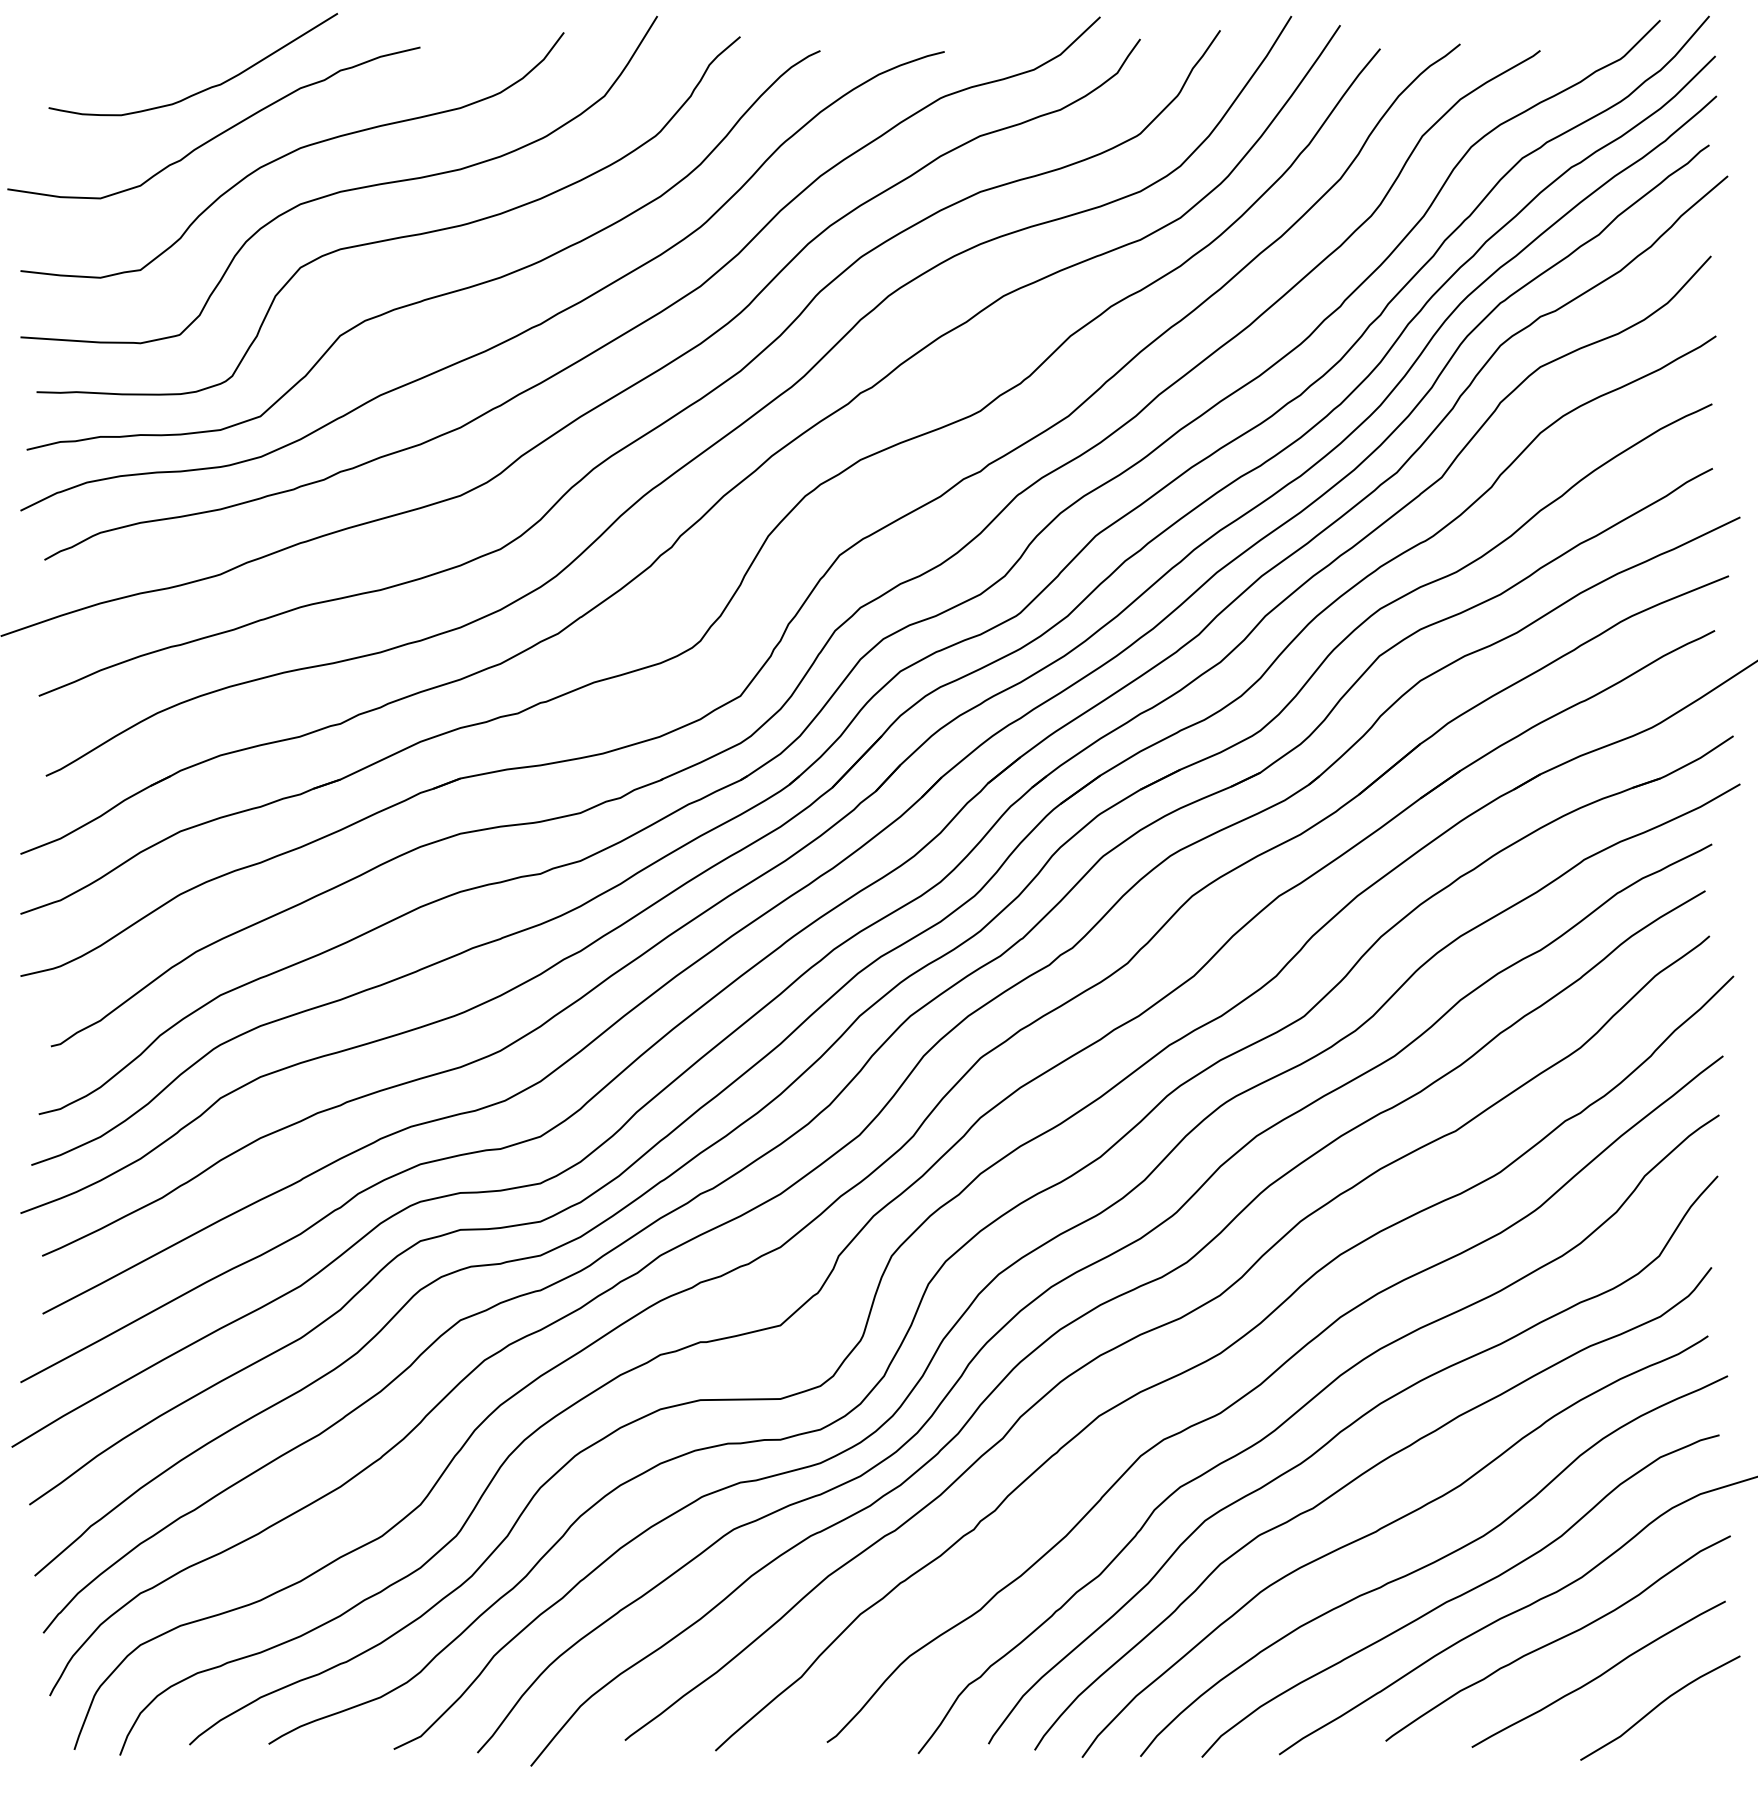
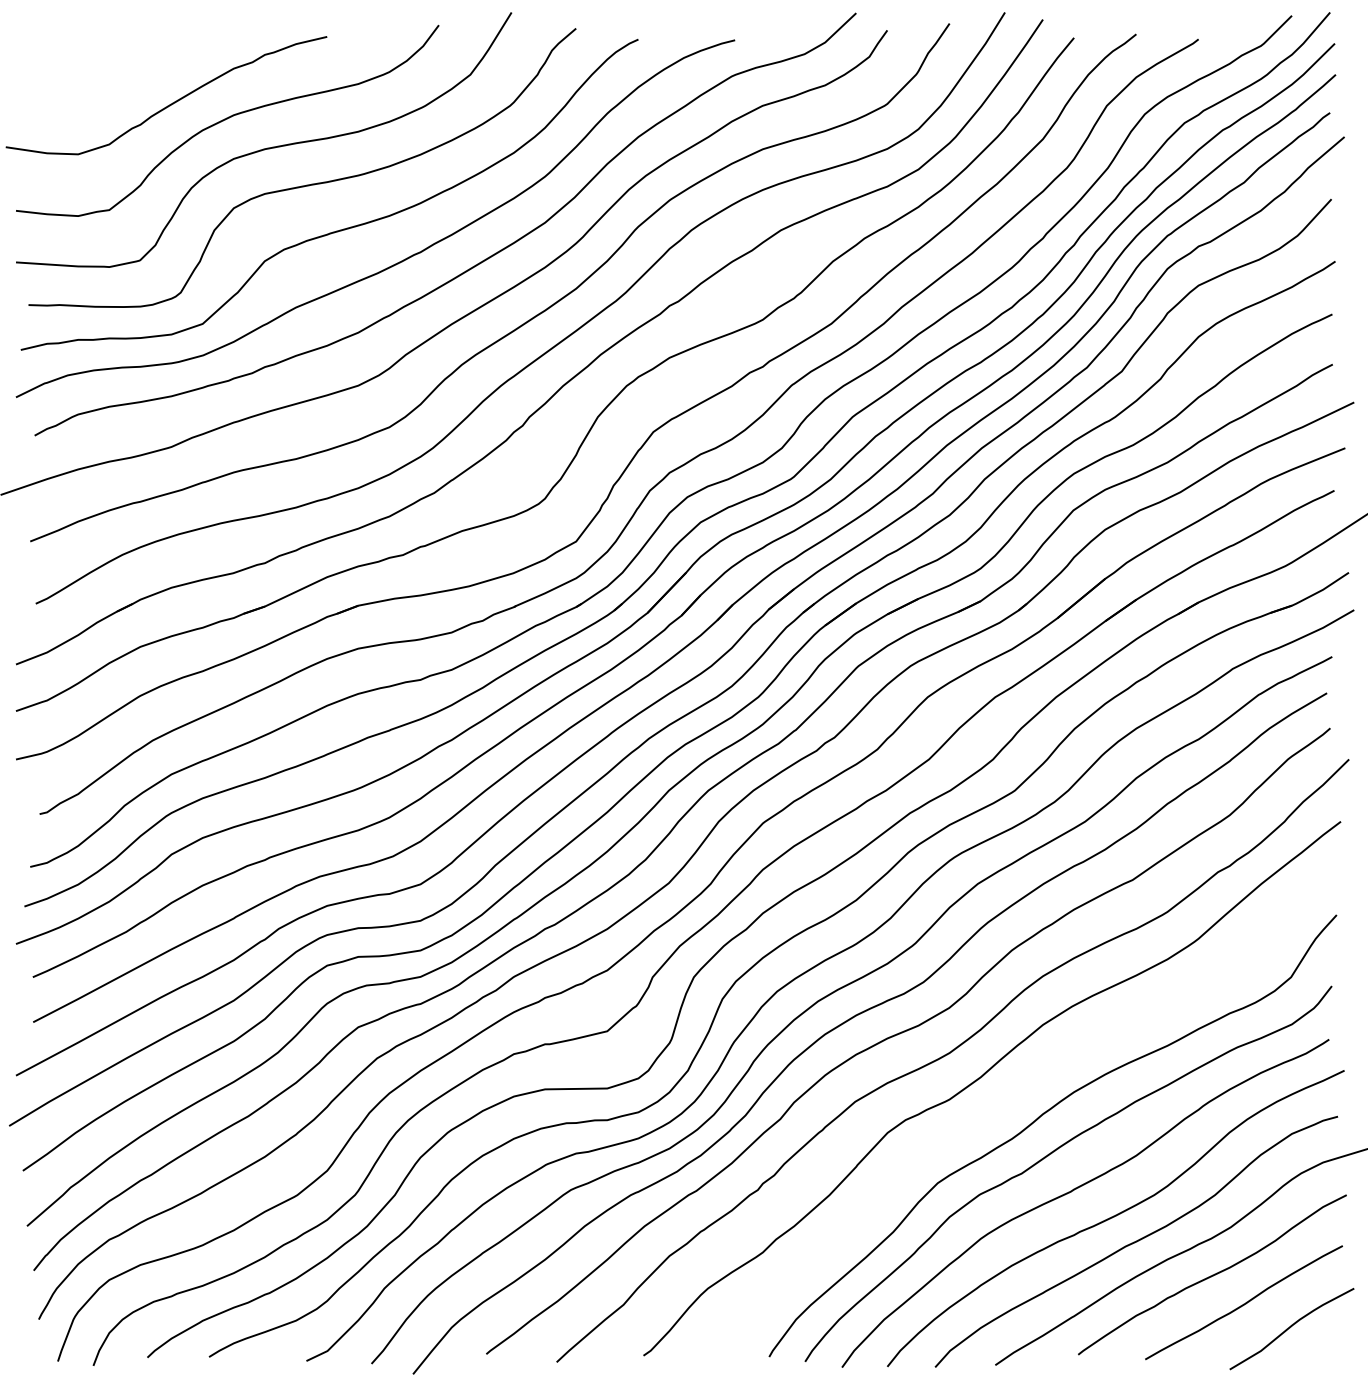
curve: (206, 88) -> (160, 68), removed
curve: (1301, 1410) -> (1012, 1097), removed

